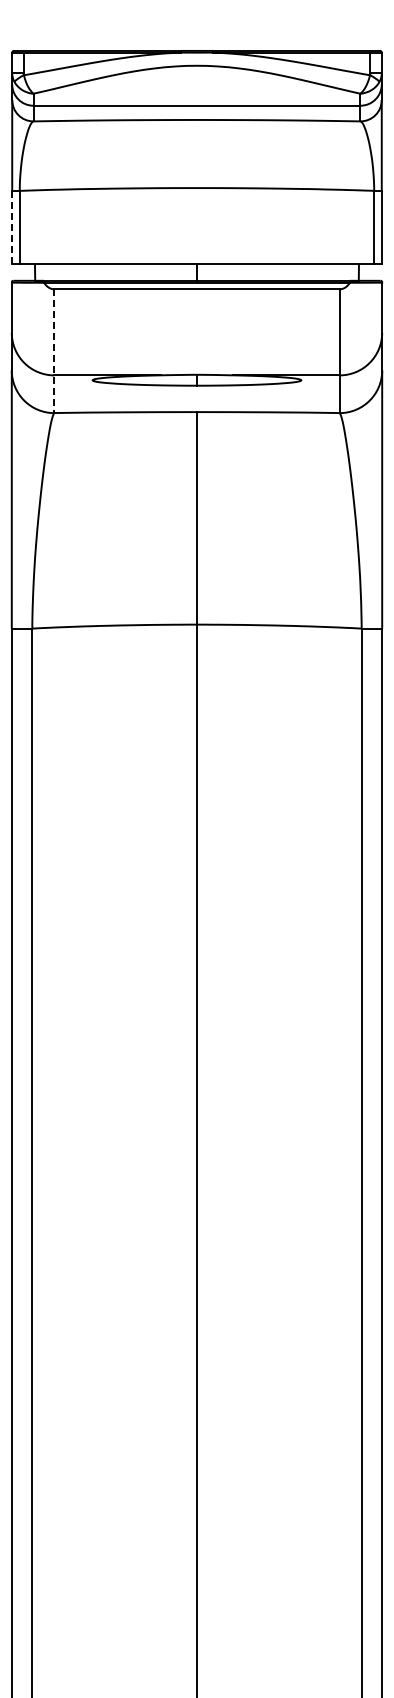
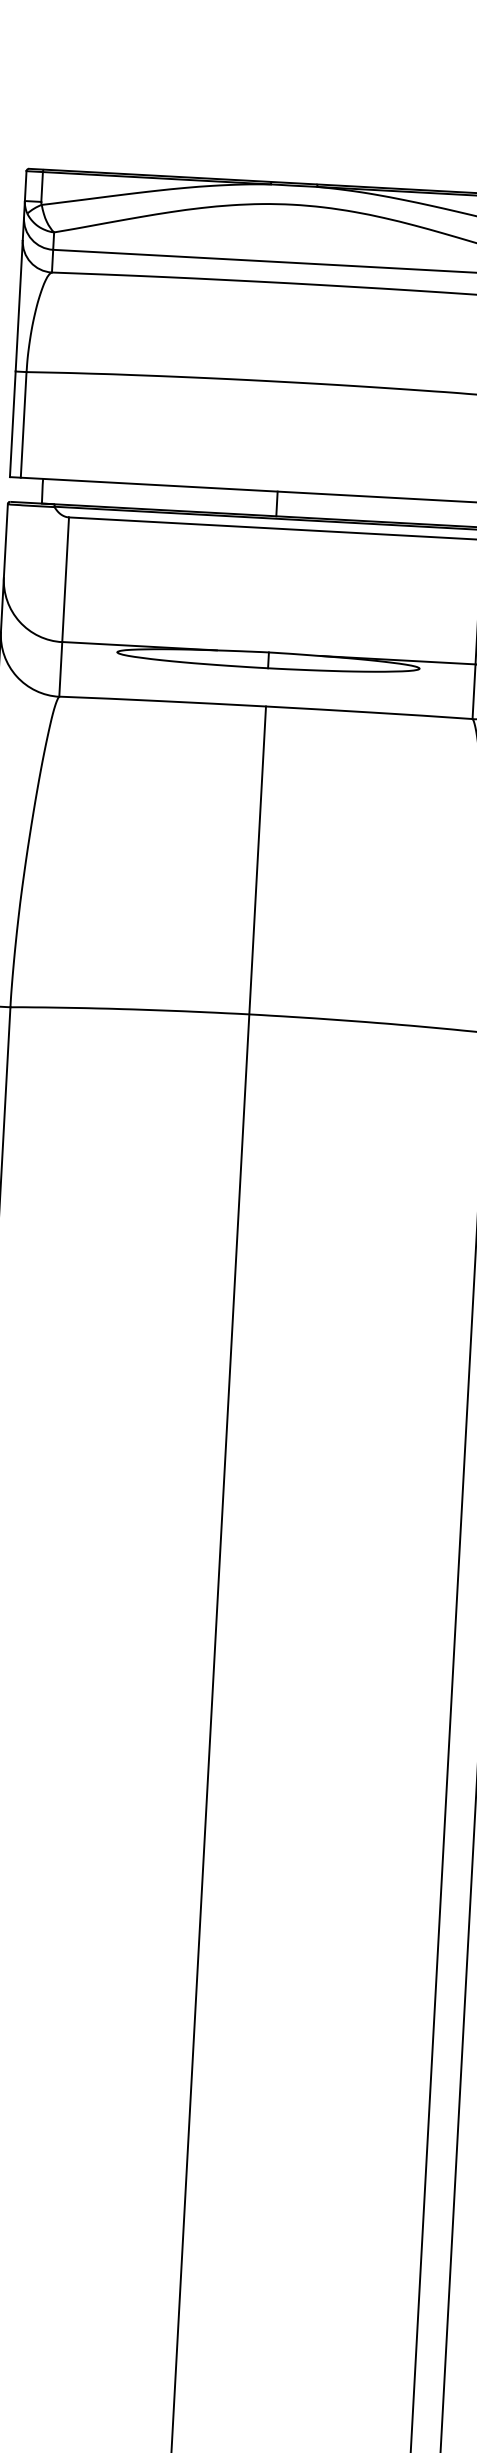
line: (12, 226) -> (13, 423), dashed -> solid
line: (54, 351) -> (64, 607), dashed -> solid

